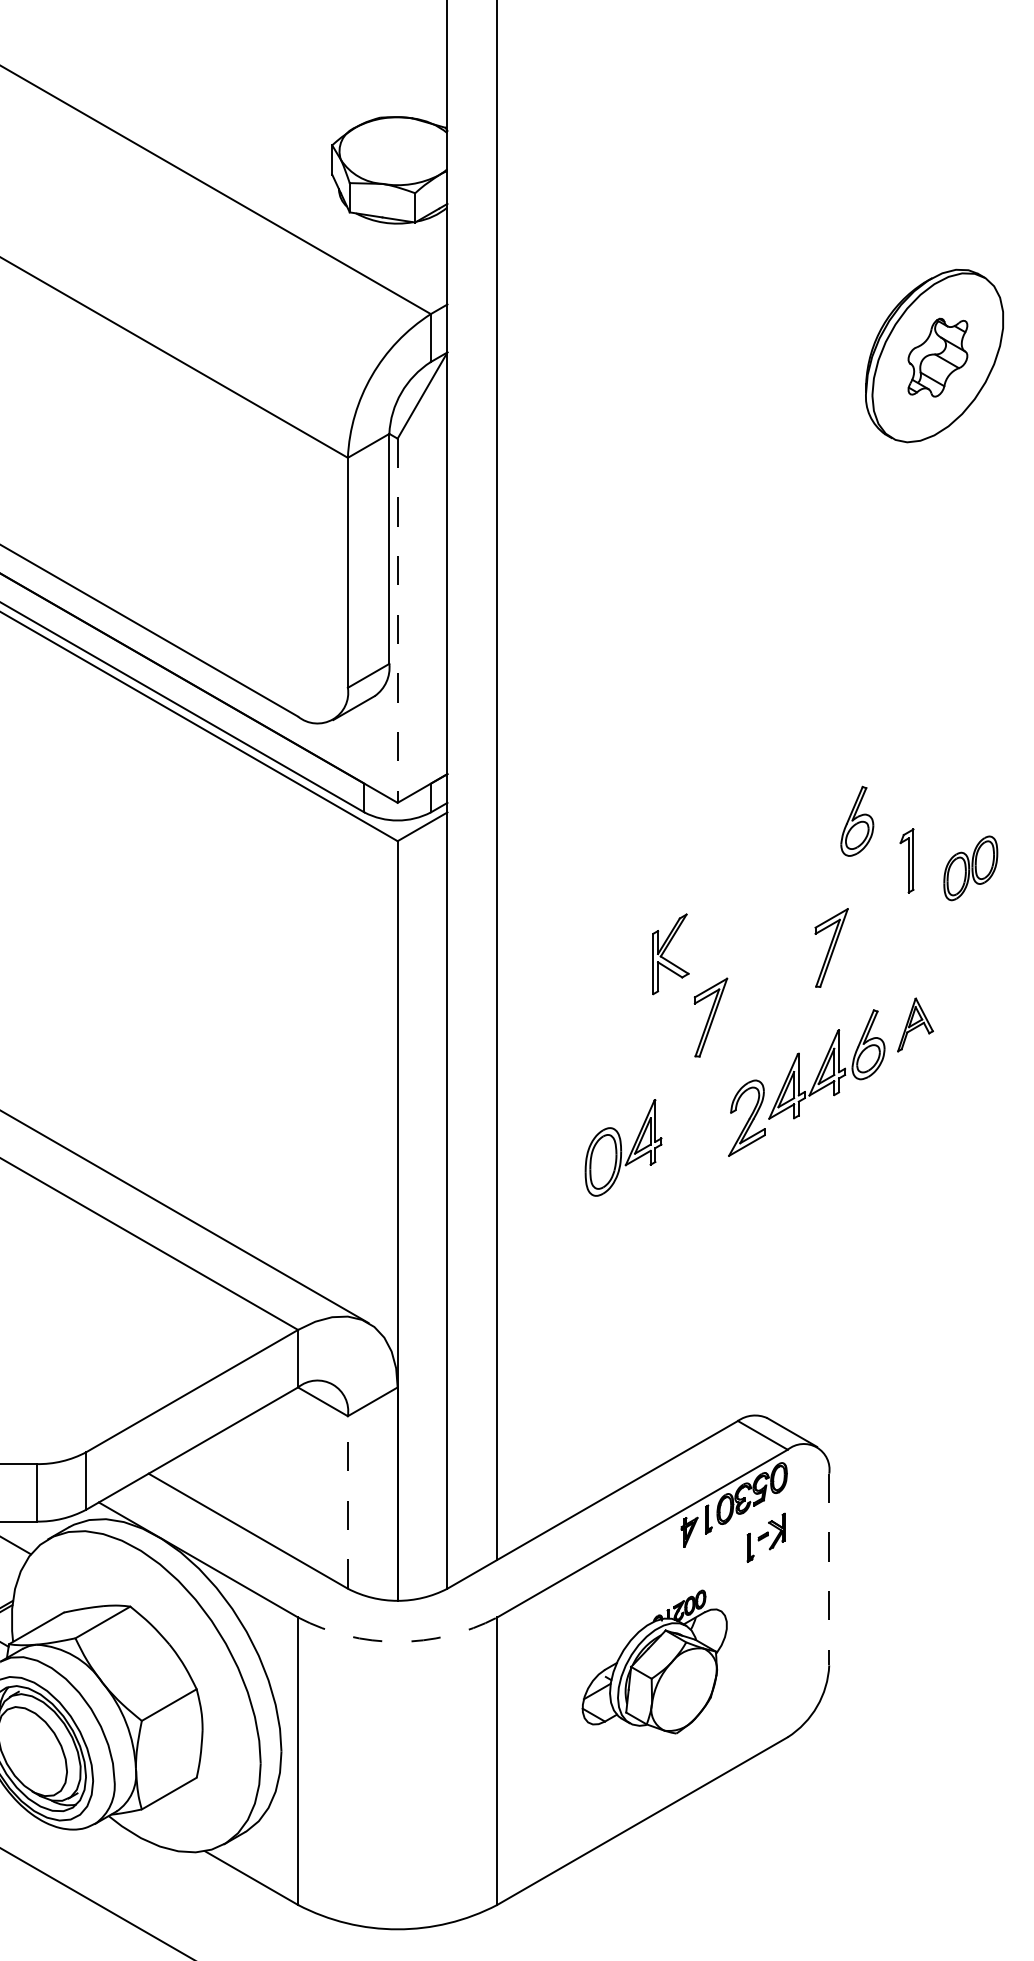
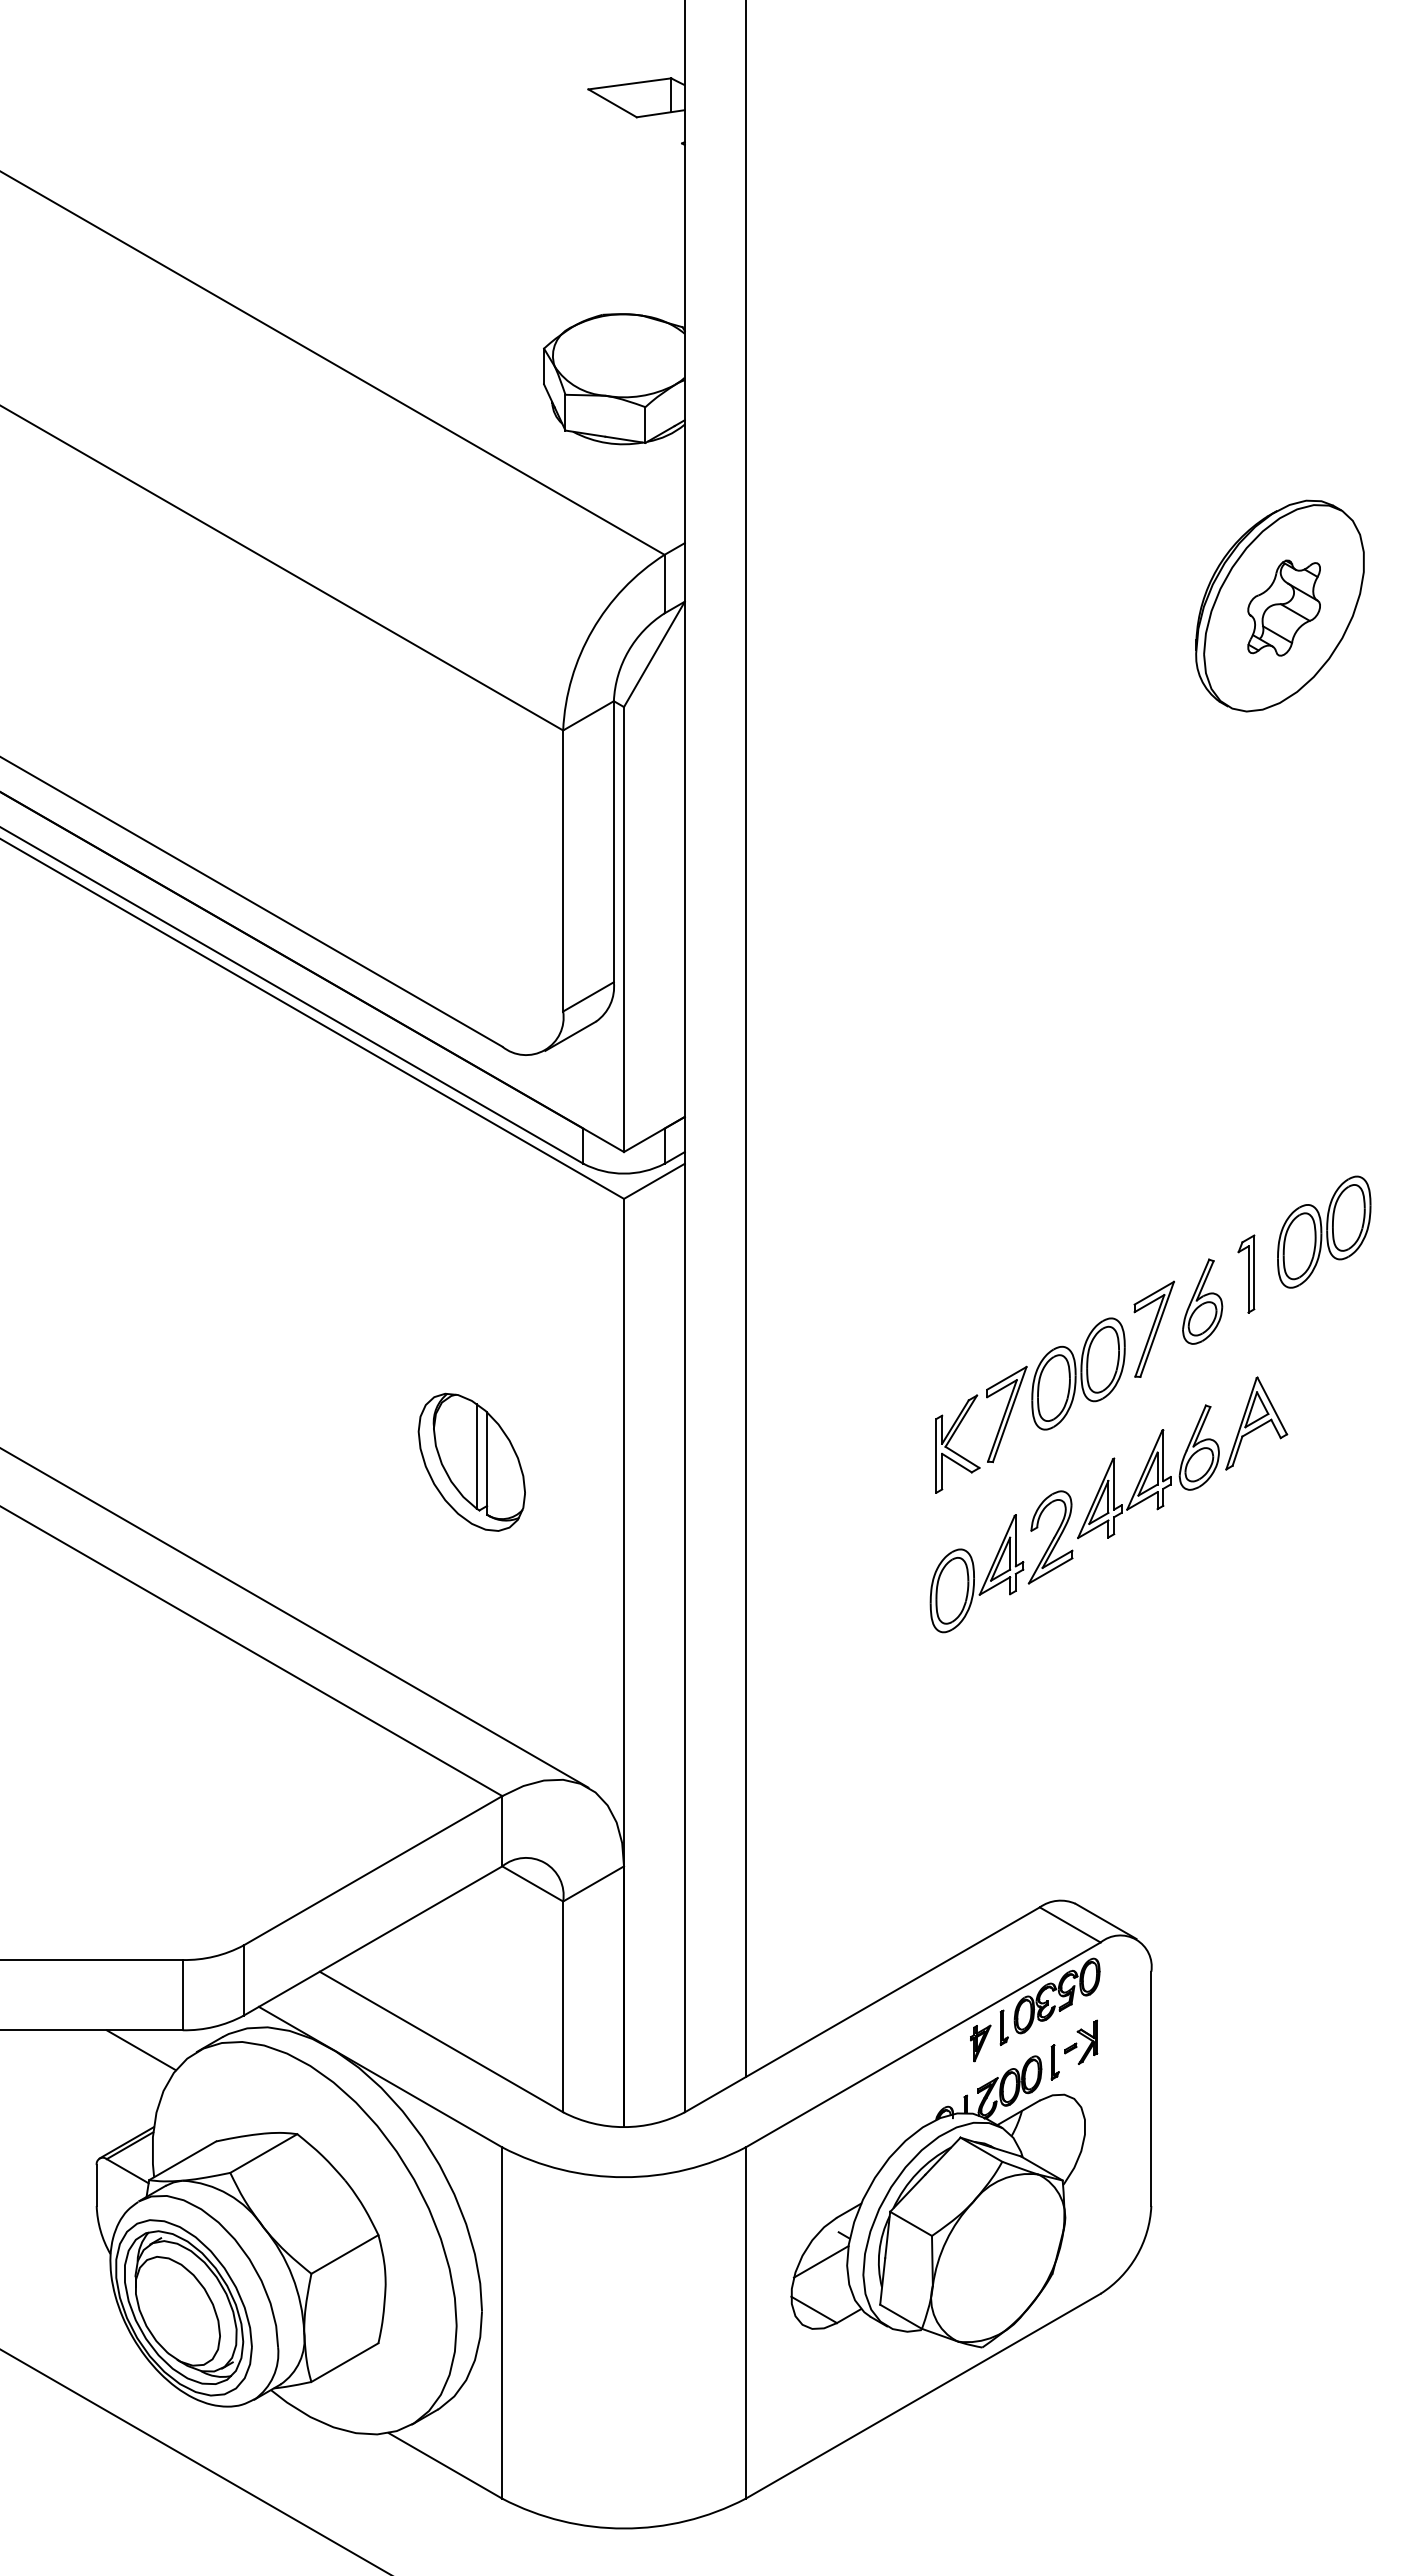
line: (398, 621) -> (624, 930), dashed -> solid
part: (857, 821) -> (1202, 1301), moved
part: (907, 860) -> (1246, 1273), moved
part: (970, 867) -> (1324, 1231), size x1.43
part: (665, 950) -> (951, 1439), moved
part: (769, 984) -> (1078, 1373), added
part: (915, 1025) -> (1256, 1423), size x1.43
part: (272, 1056) -> (471, 1461), added
part: (623, 1147) -> (976, 1573), moved
line: (348, 1502) -> (563, 2006), dashed -> solid
line: (829, 1570) -> (1151, 2089), dashed -> solid
arc: (398, 1642) -> (624, 2177), dashed -> solid
part: (654, 1661) -> (937, 2201), size x1.67

